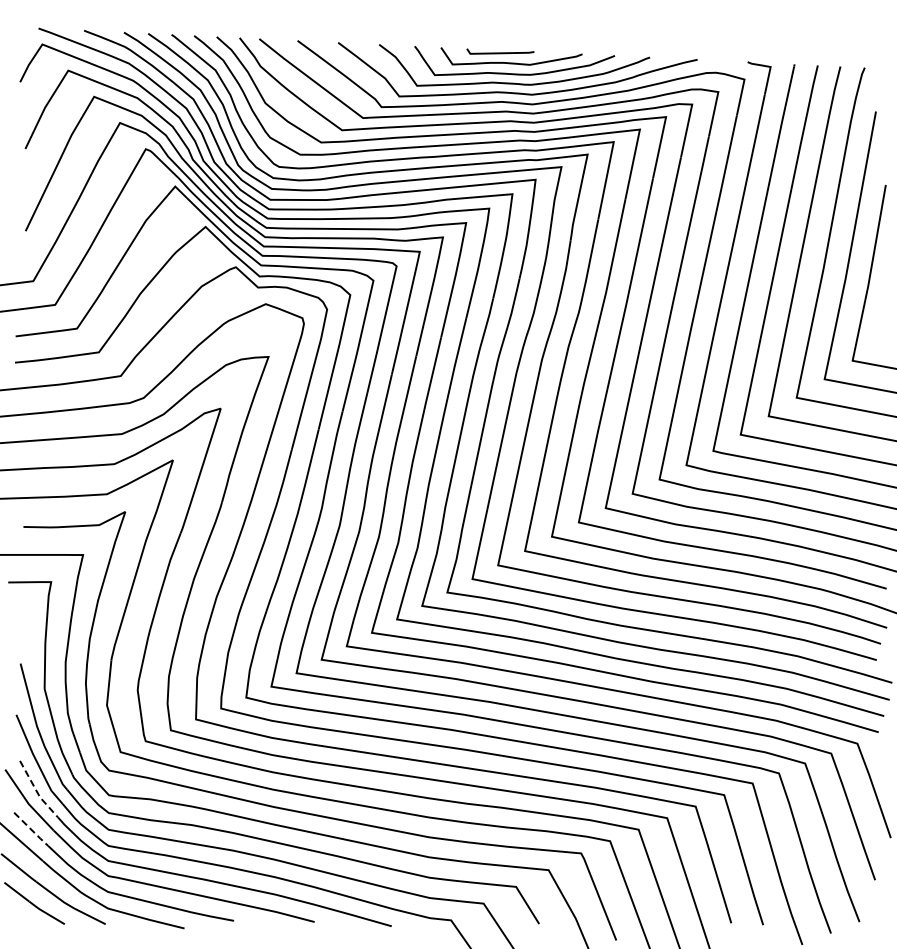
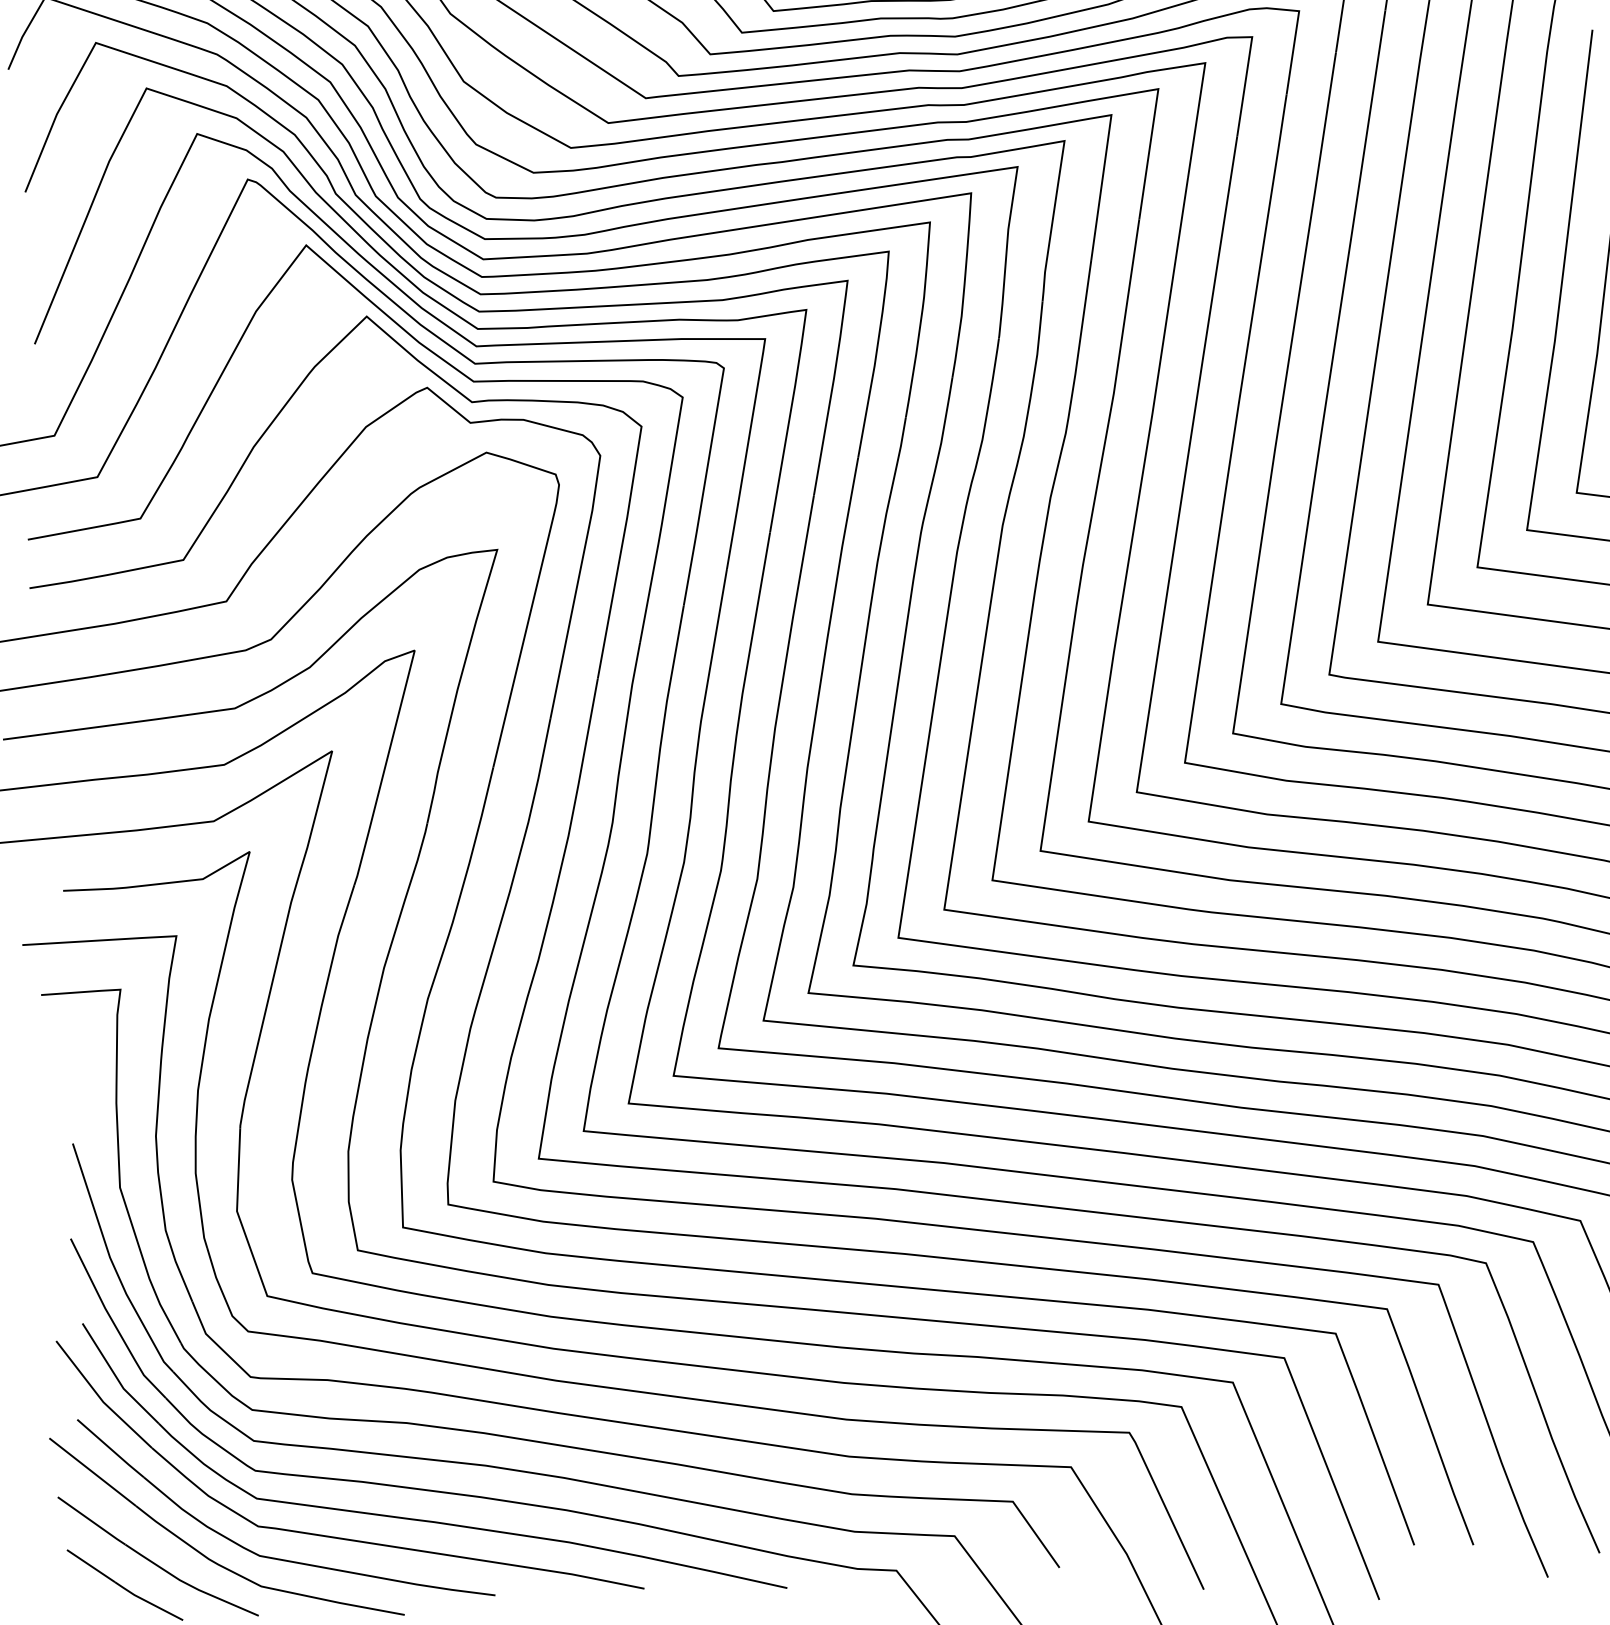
line: (36, 791) -> (116, 1378), dashed -> solid
line: (31, 829) -> (111, 1448), dashed -> solid

